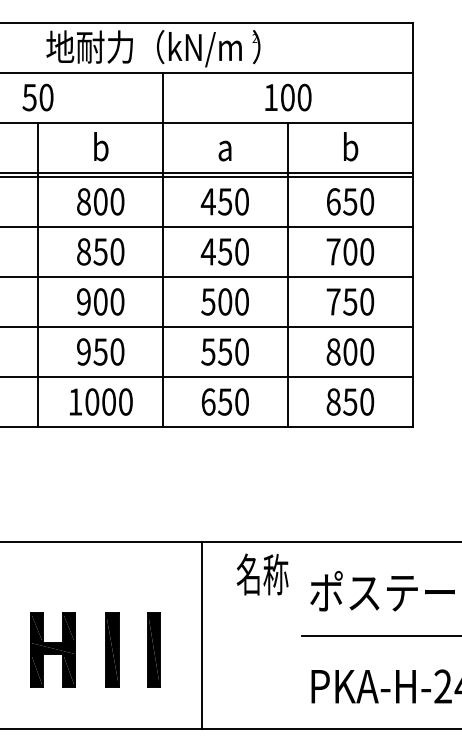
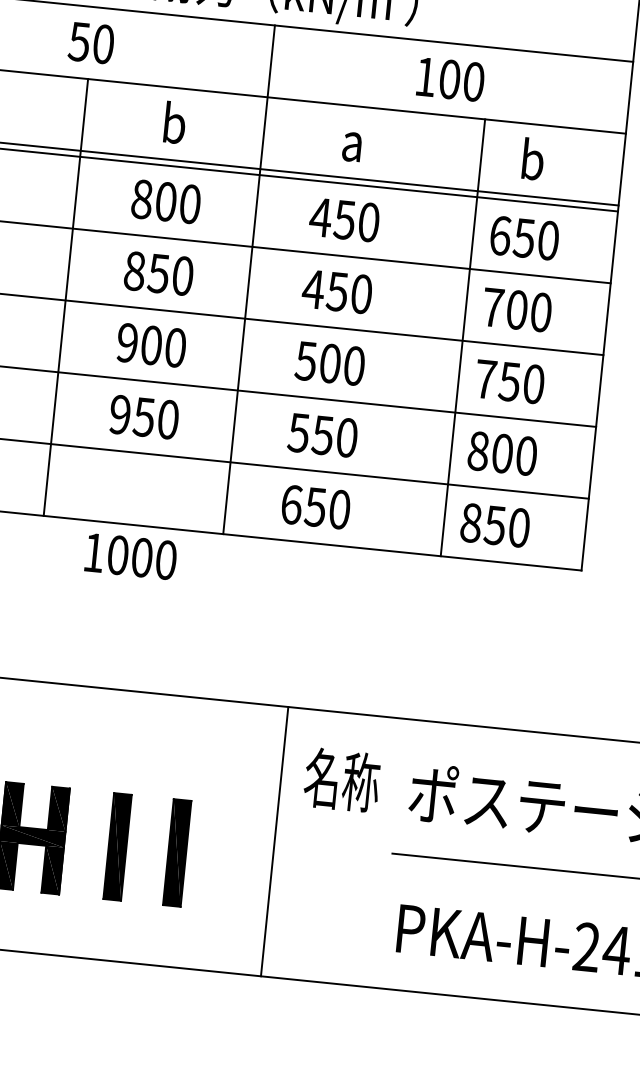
line: (287, 274) -> (462, 337), moved
text: (101, 401) -> (131, 555), moved
text: (262, 574) -> (342, 780), moved
line: (202, 635) -> (274, 841), moved

